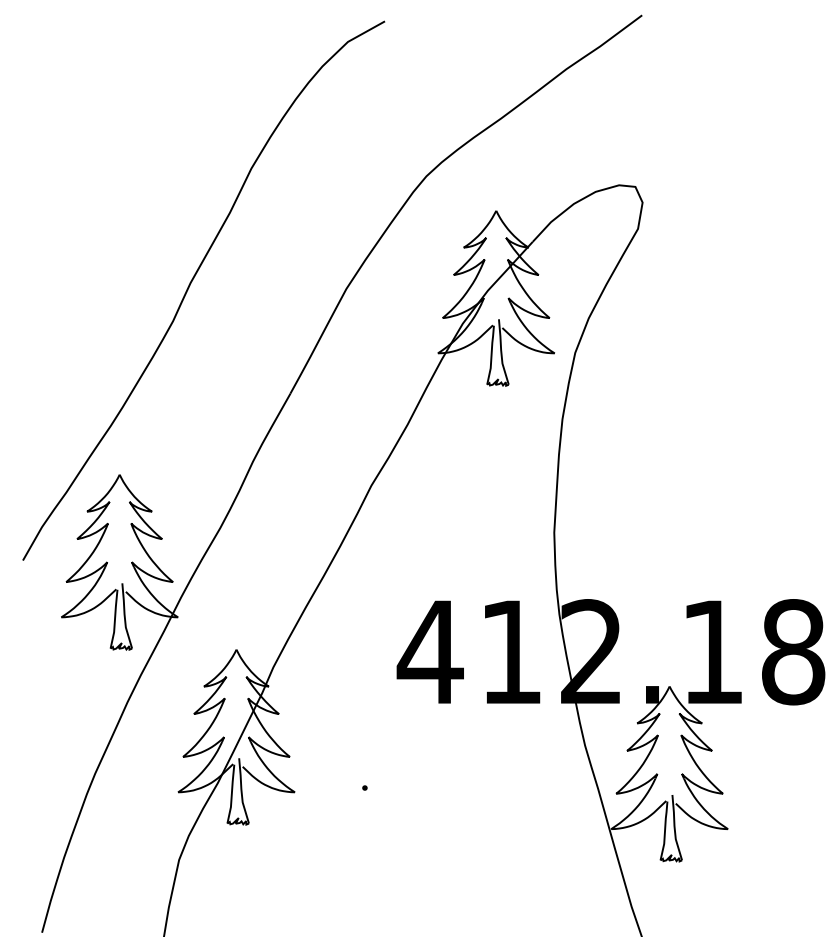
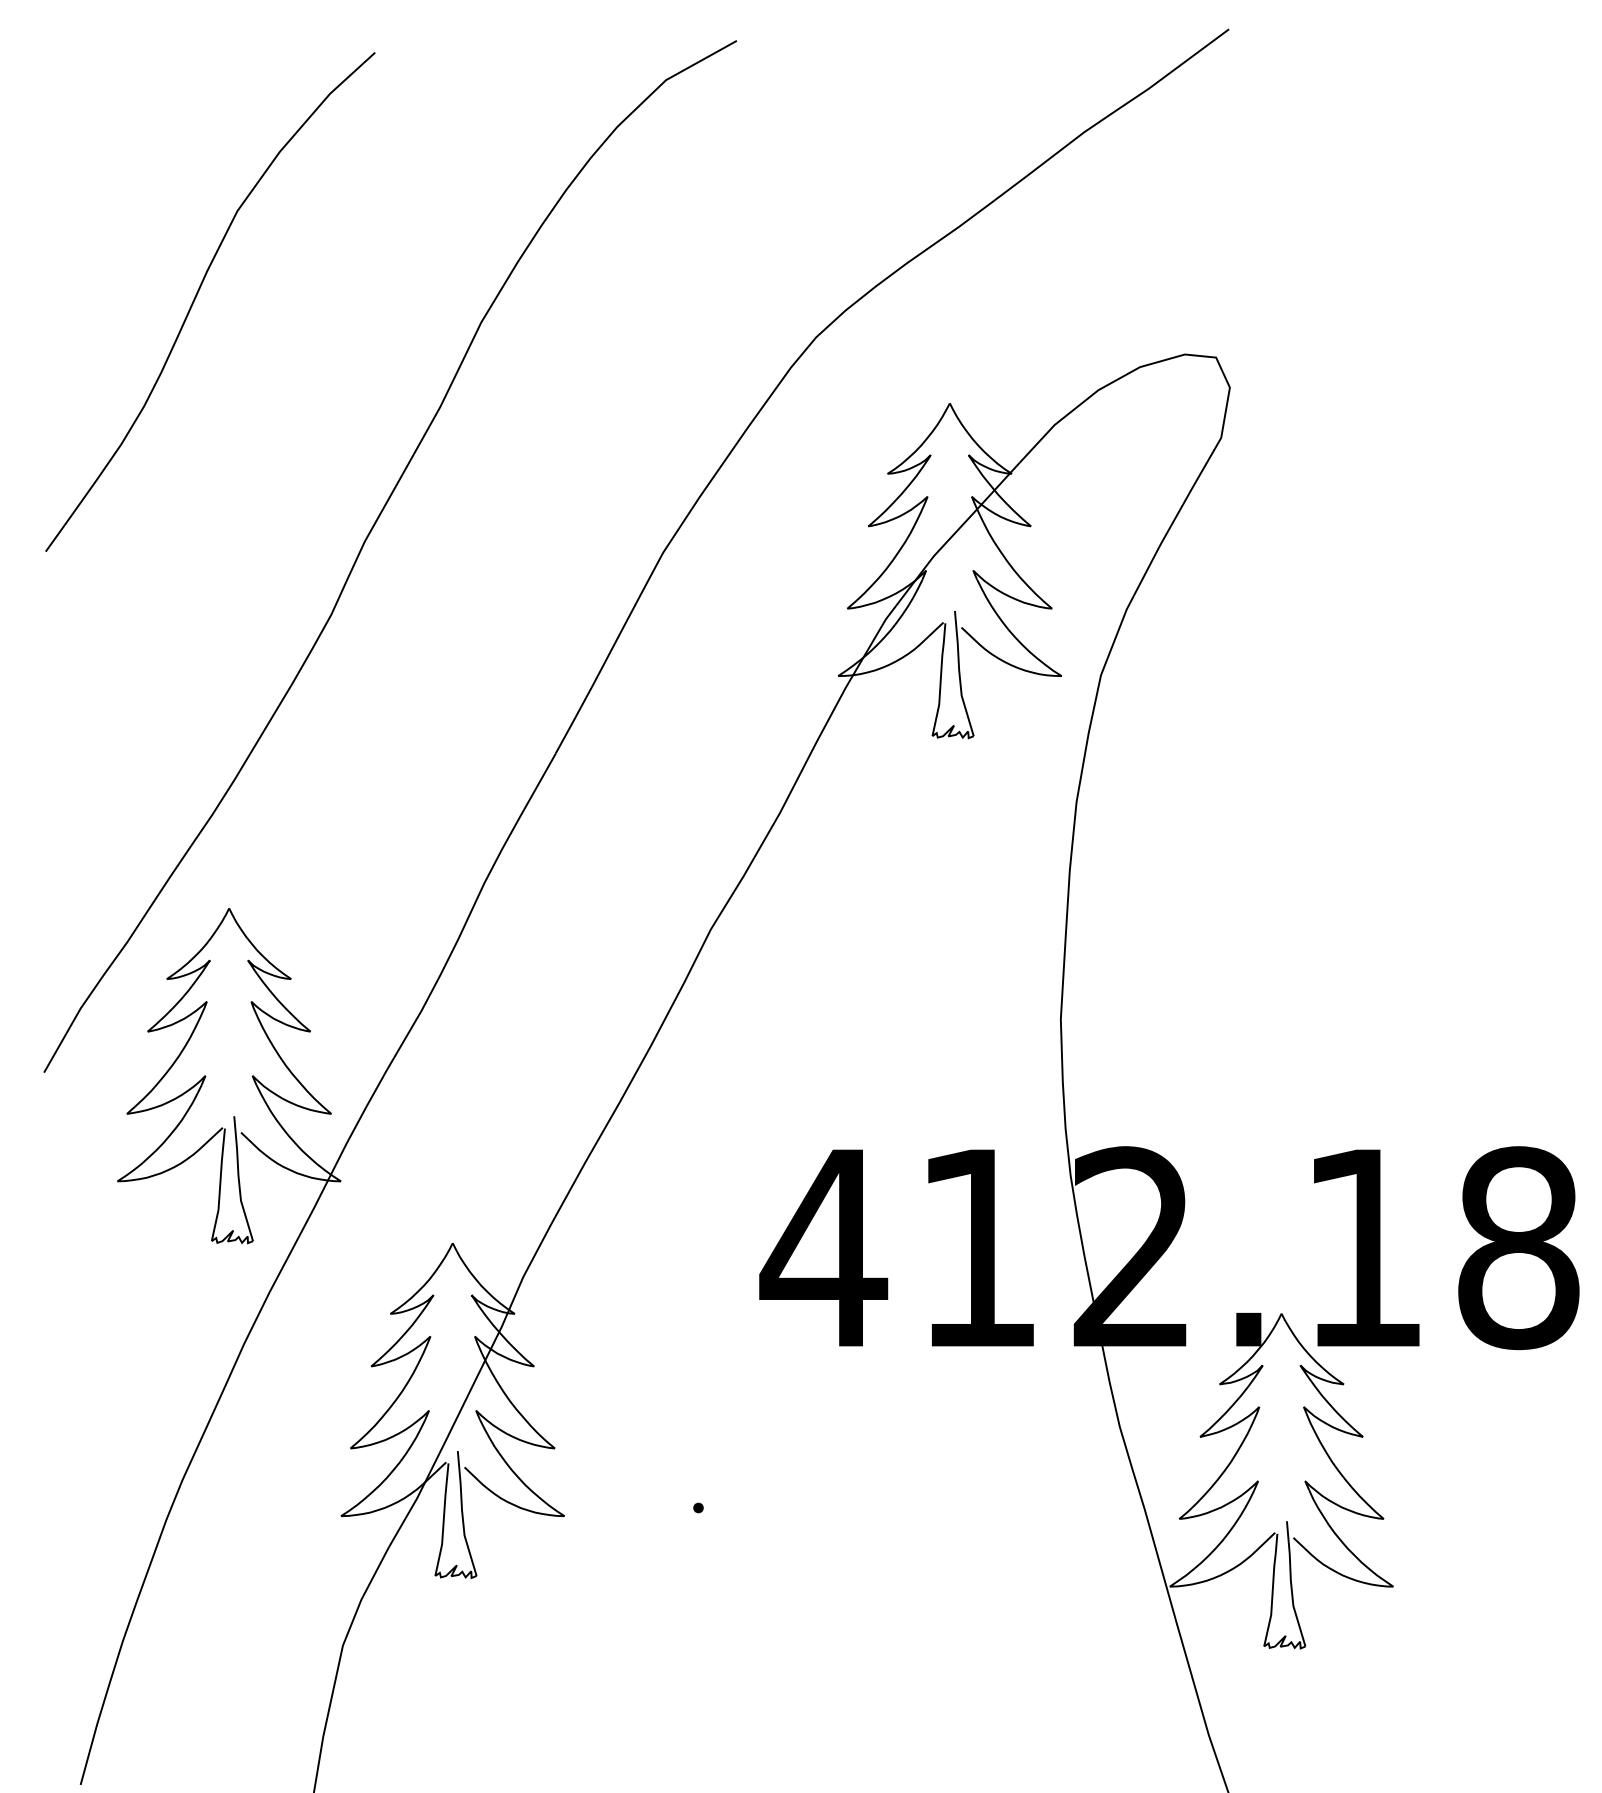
curve: (103, 154) -> (198, 295), added

